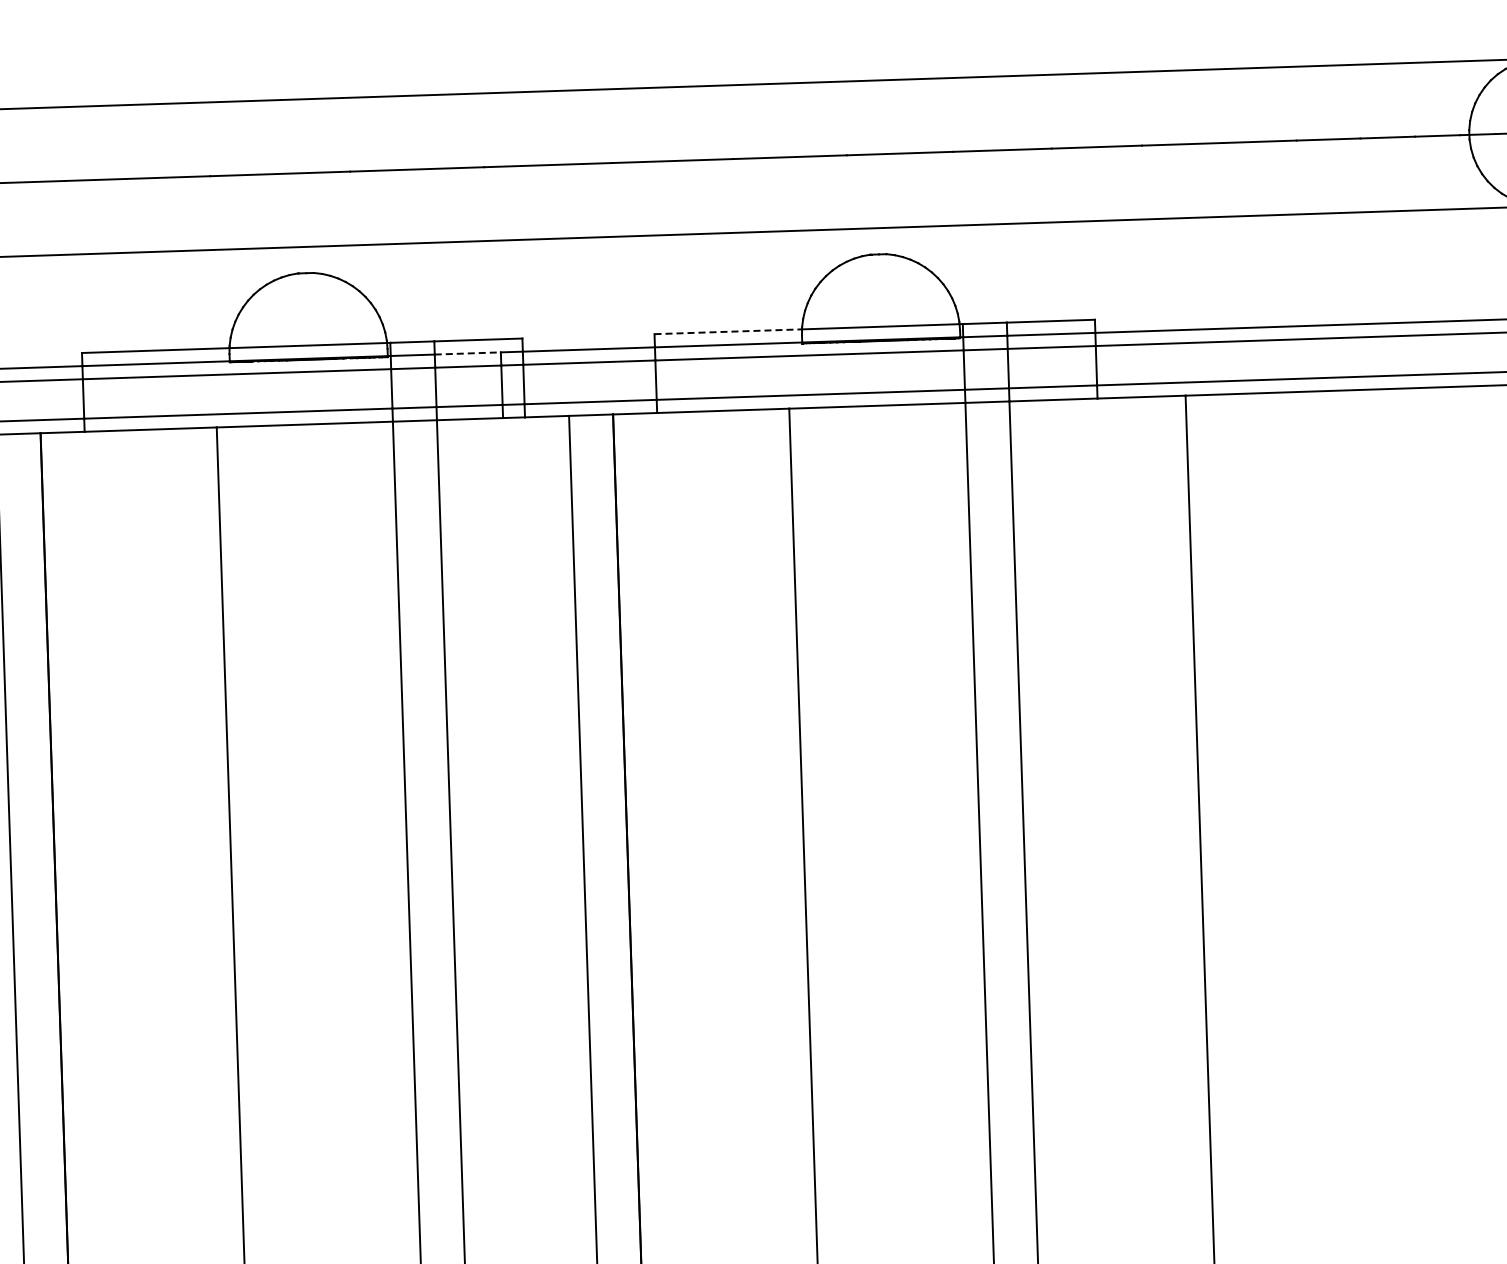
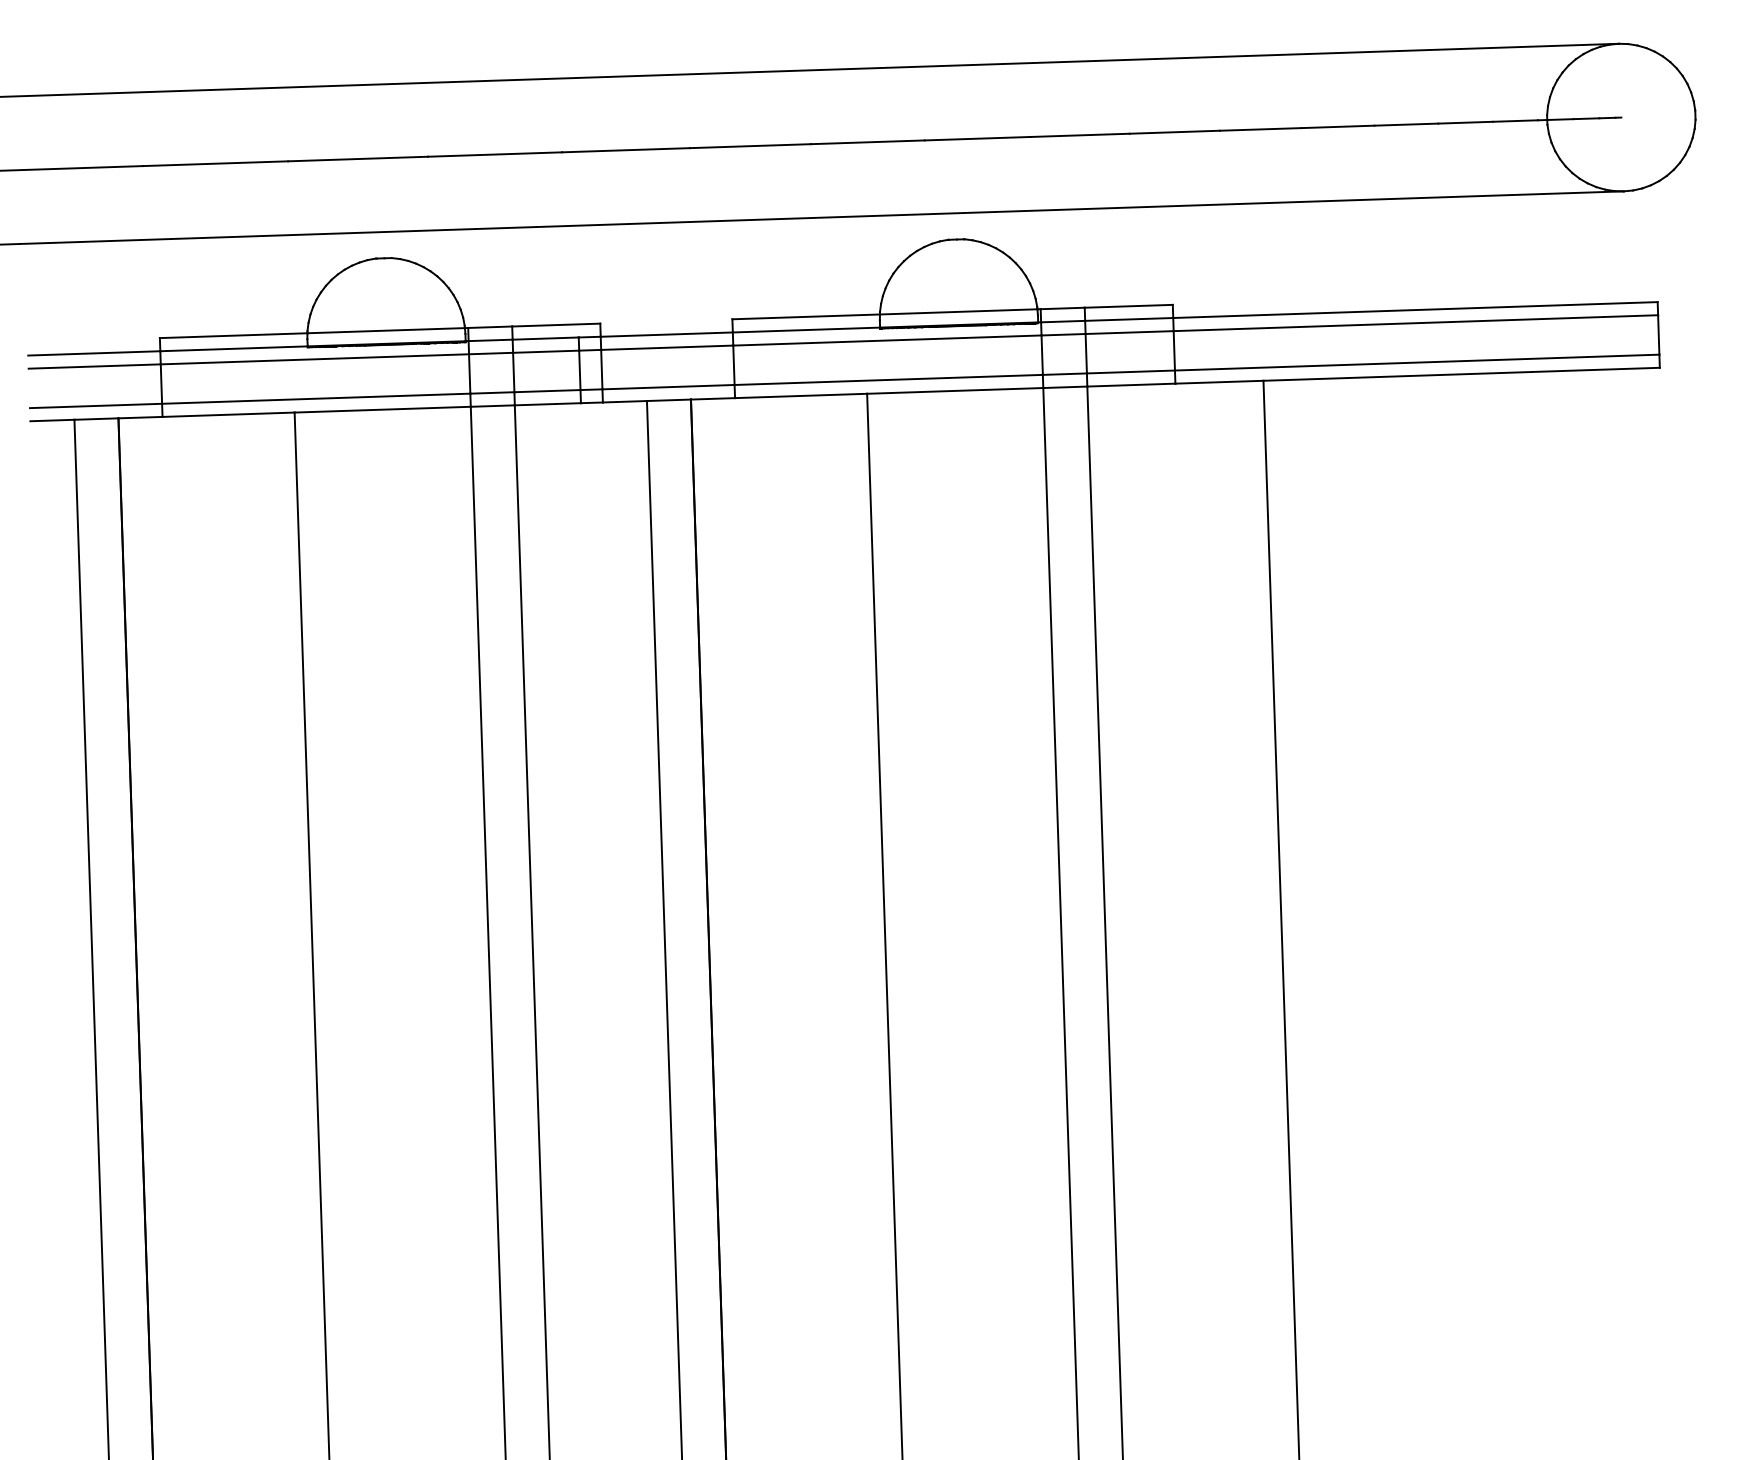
line: (728, 331) -> (806, 316), dashed -> solid
line: (468, 353) -> (546, 338), dashed -> solid

